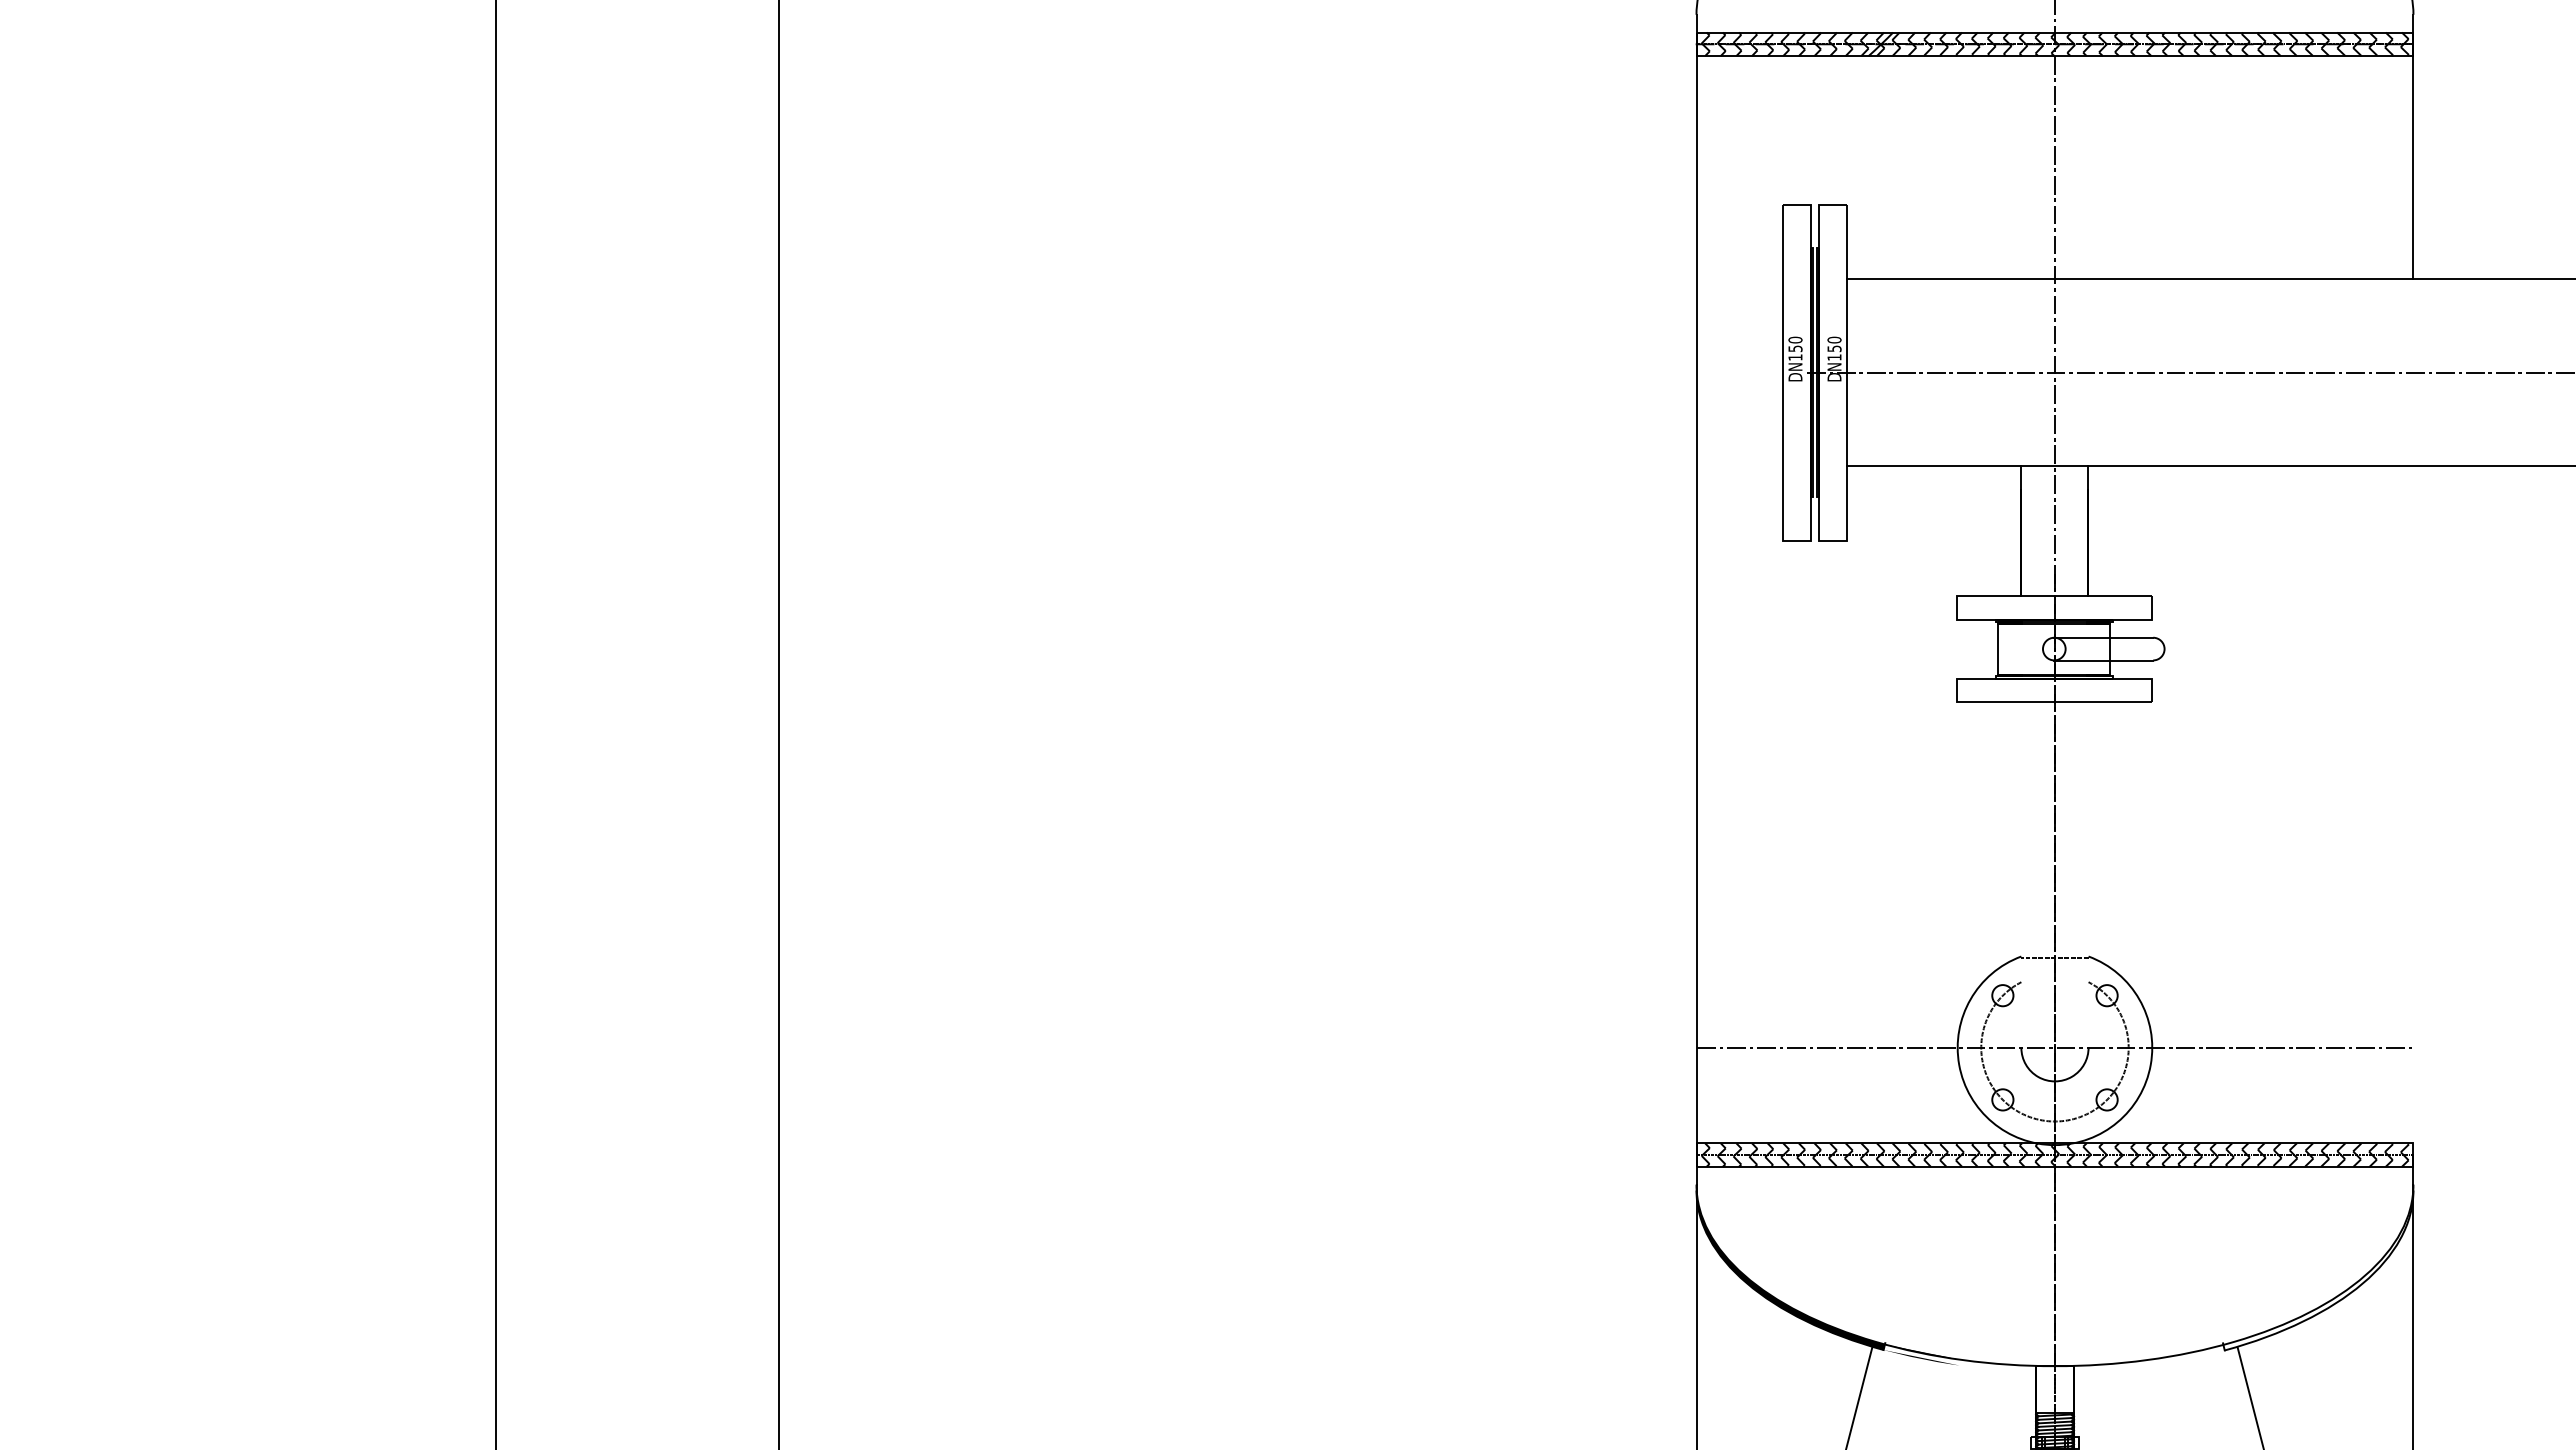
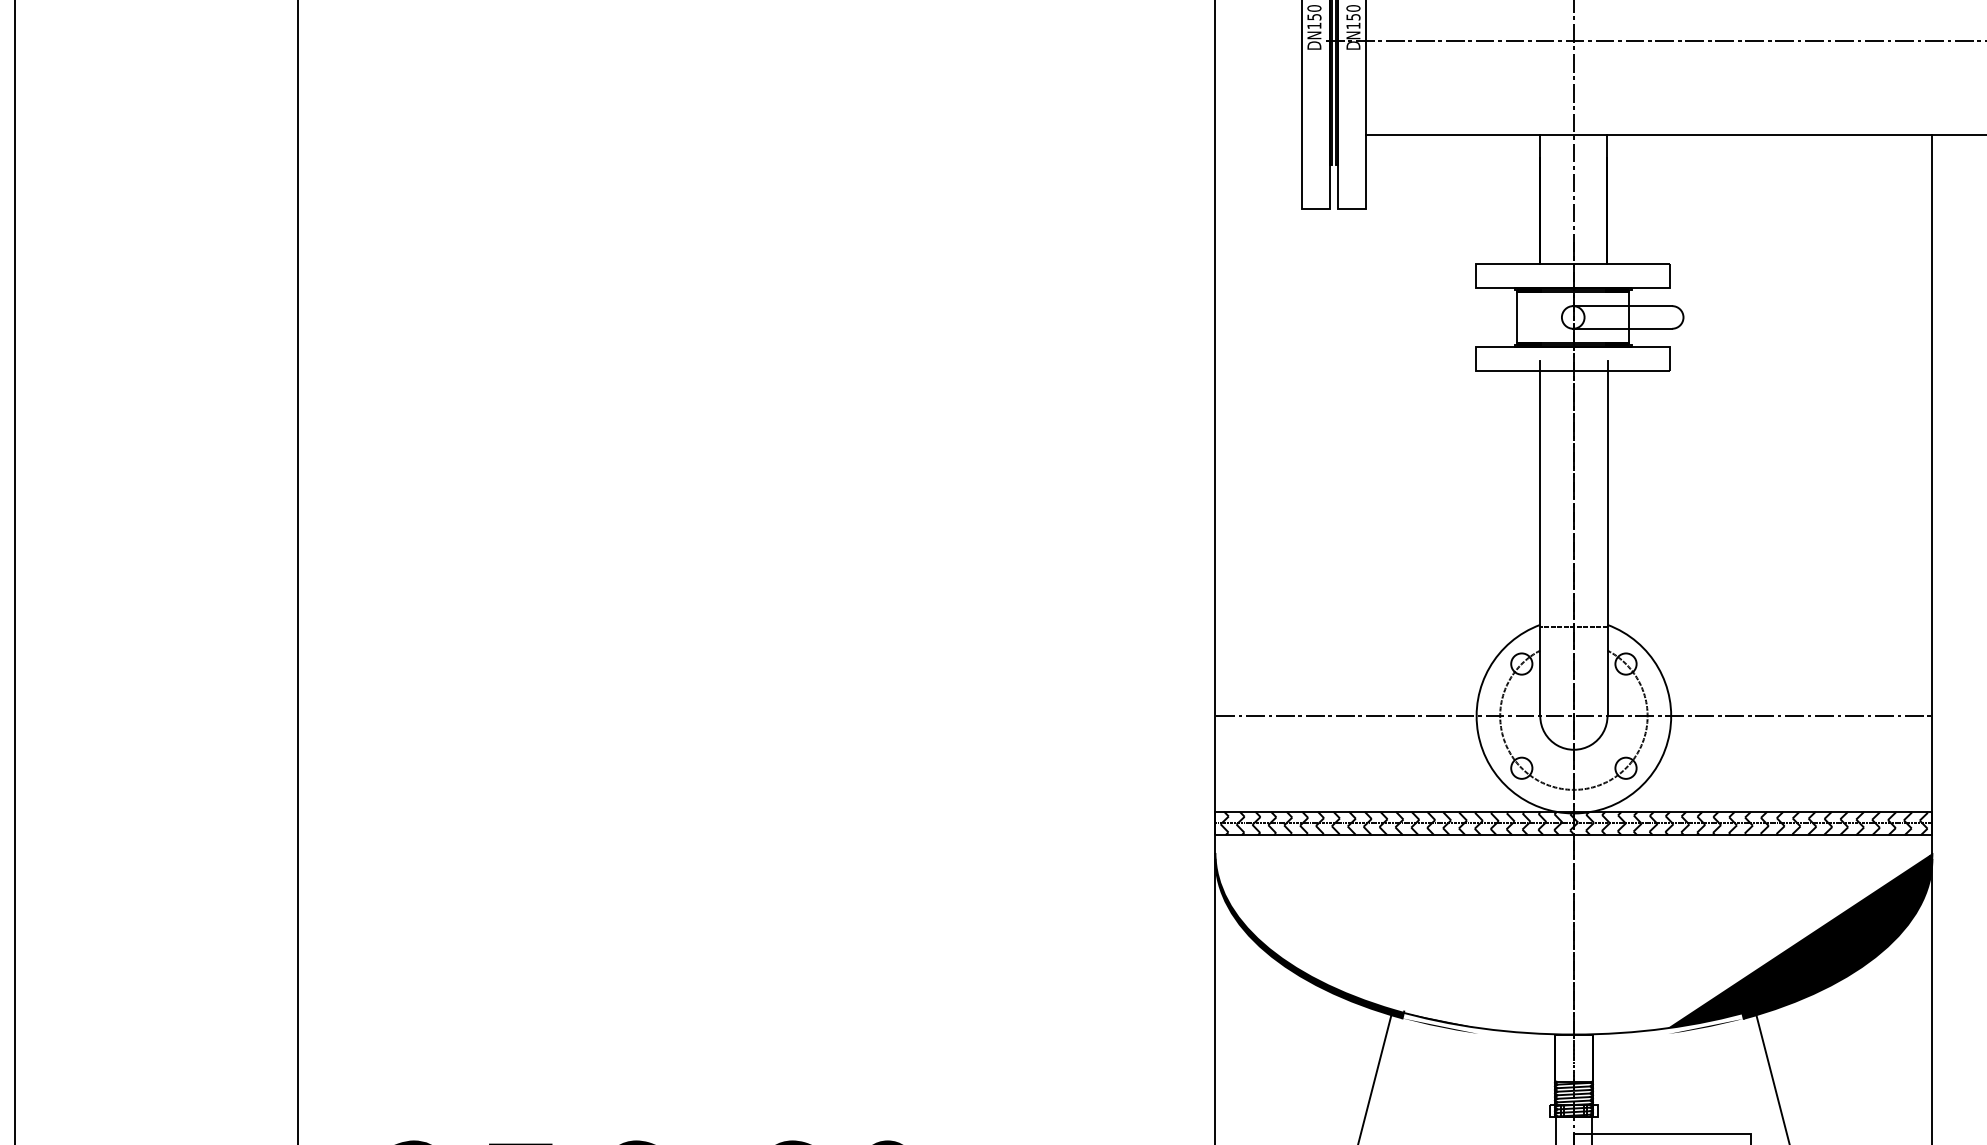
line: (2413, 810) -> (1932, 478), added
line: (2021, 869) -> (1540, 537), added
line: (2088, 869) -> (1607, 537), added
fill: (2280, 1274) -> (1799, 942), added

